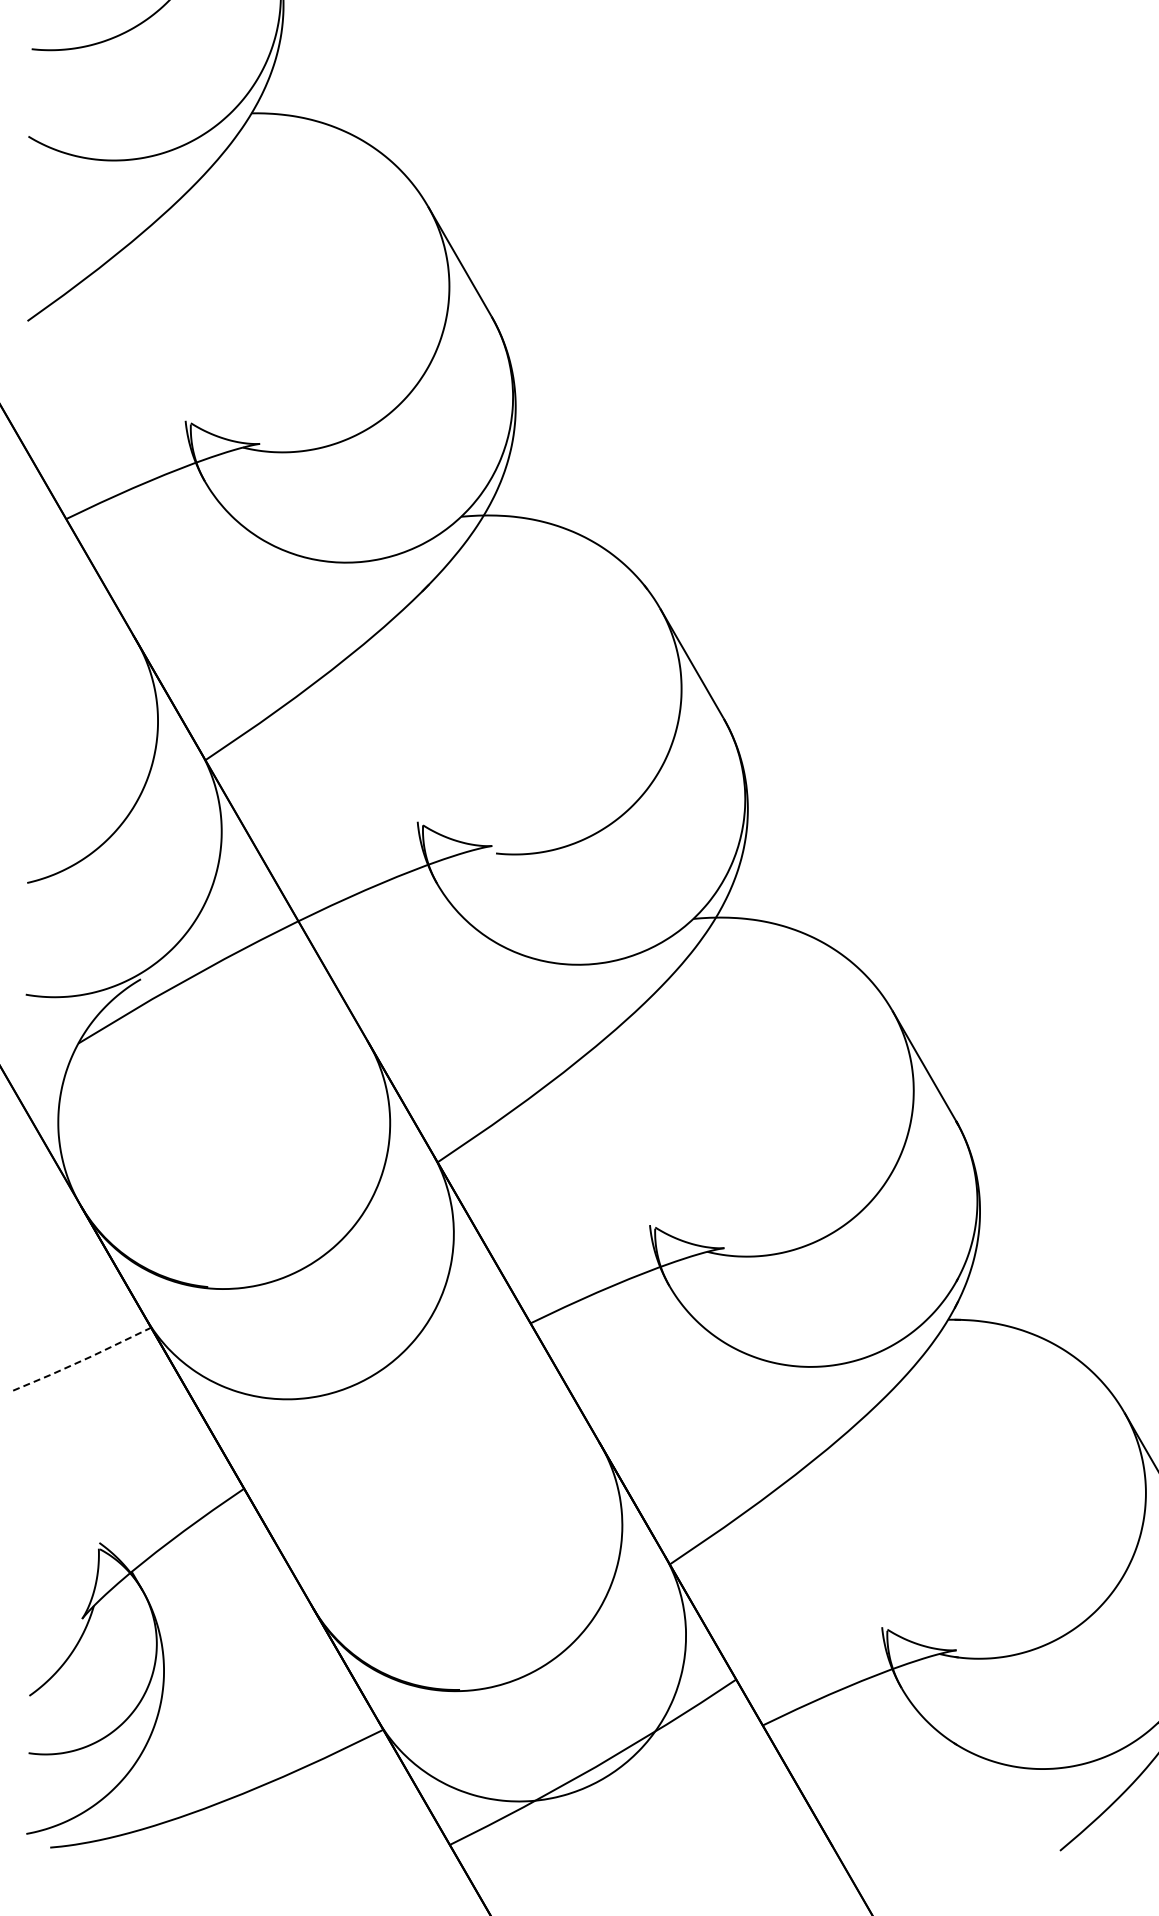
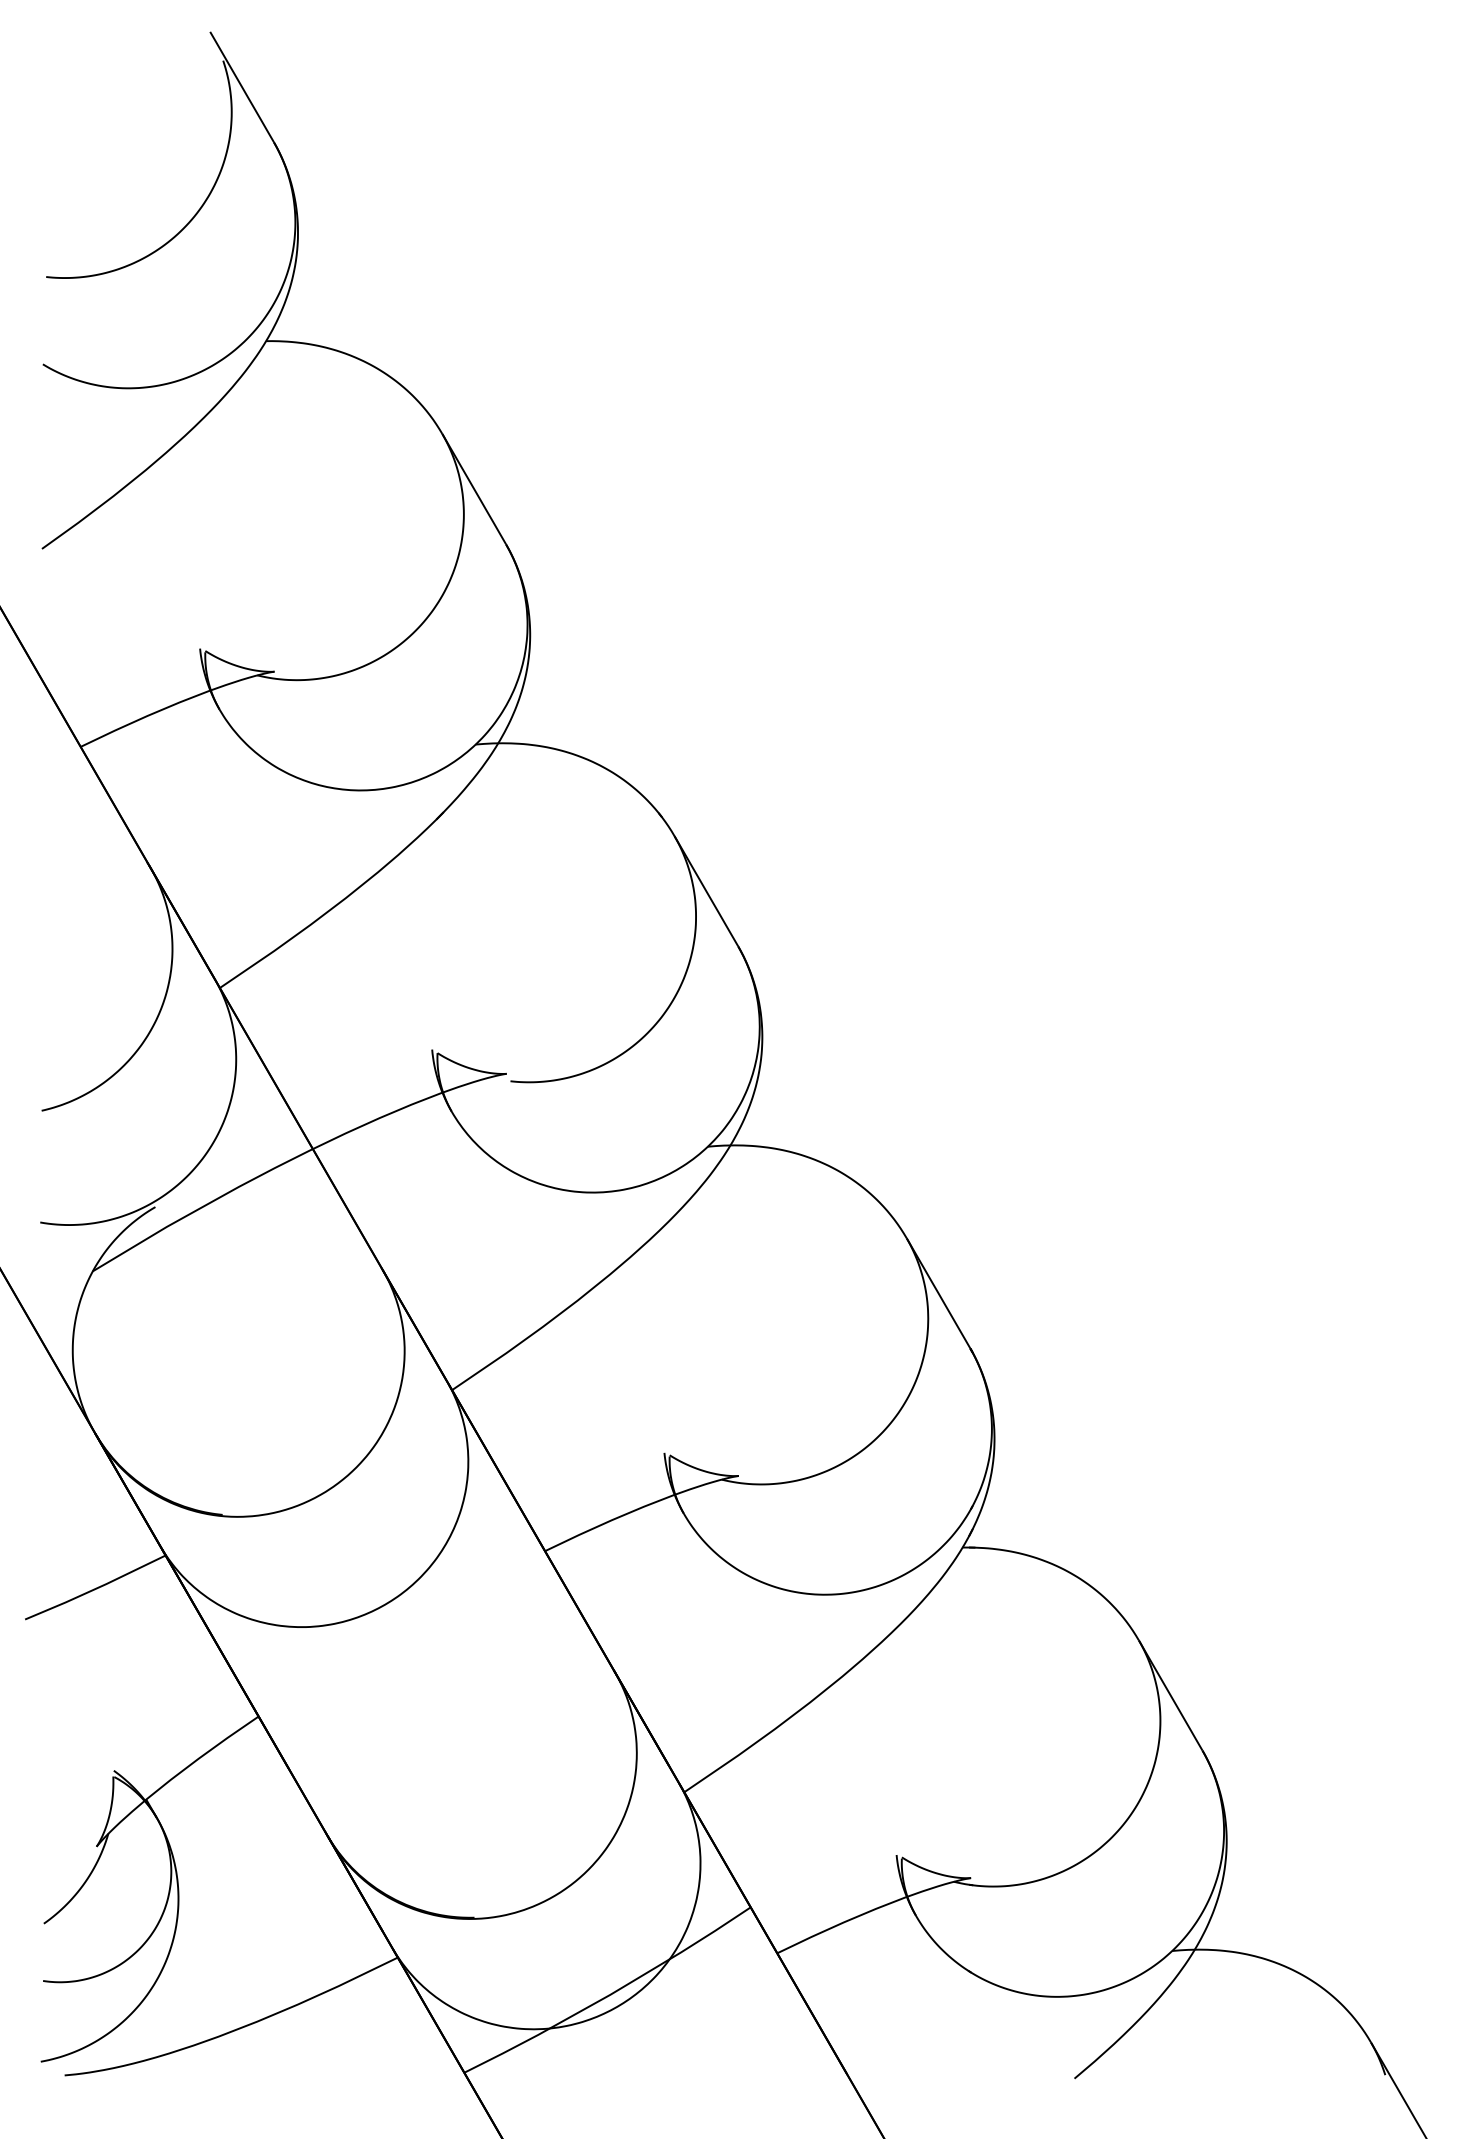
line: (81, 1360) -> (95, 1588), dashed -> solid

